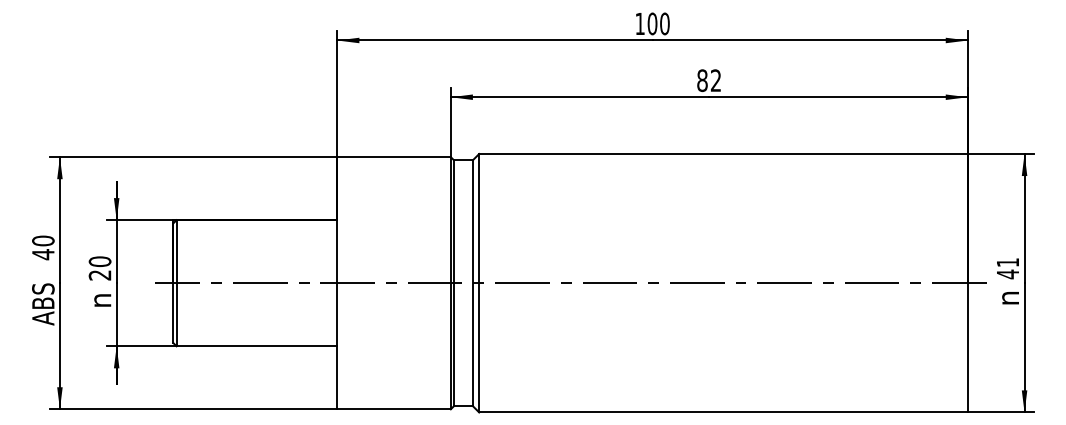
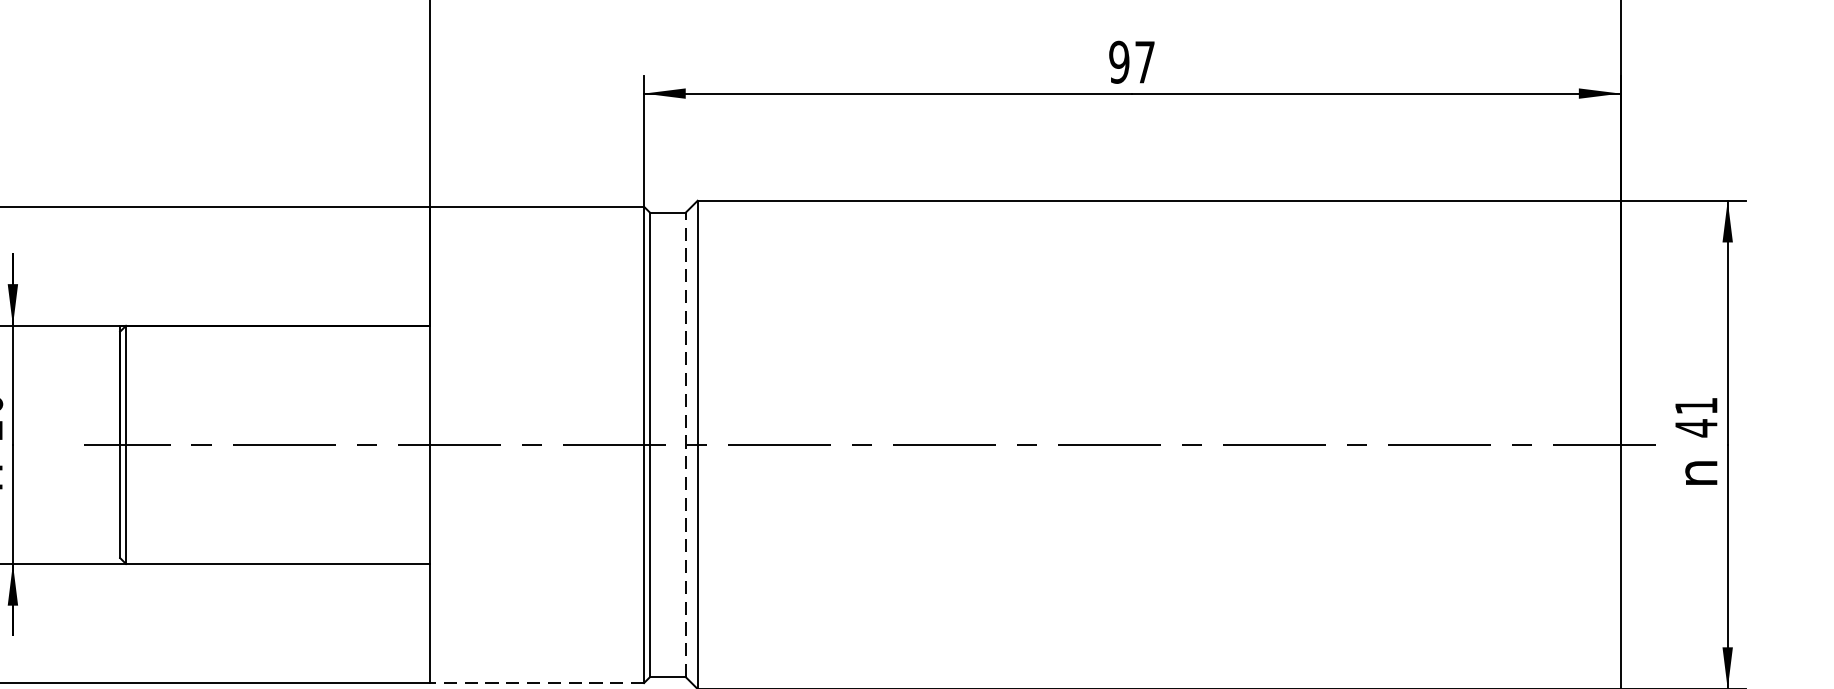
text: (709, 80) -> (1132, 61), 82 -> 97
line: (472, 283) -> (684, 445), solid -> dashed
line: (394, 409) -> (537, 683), solid -> dashed

